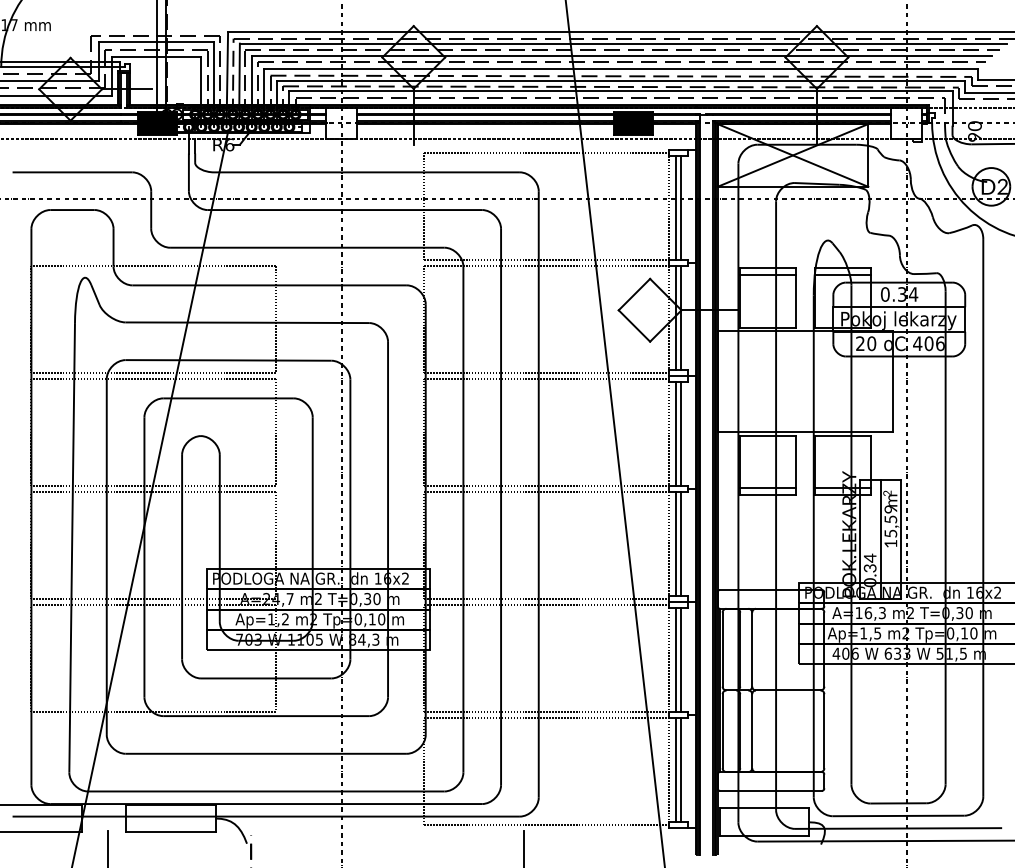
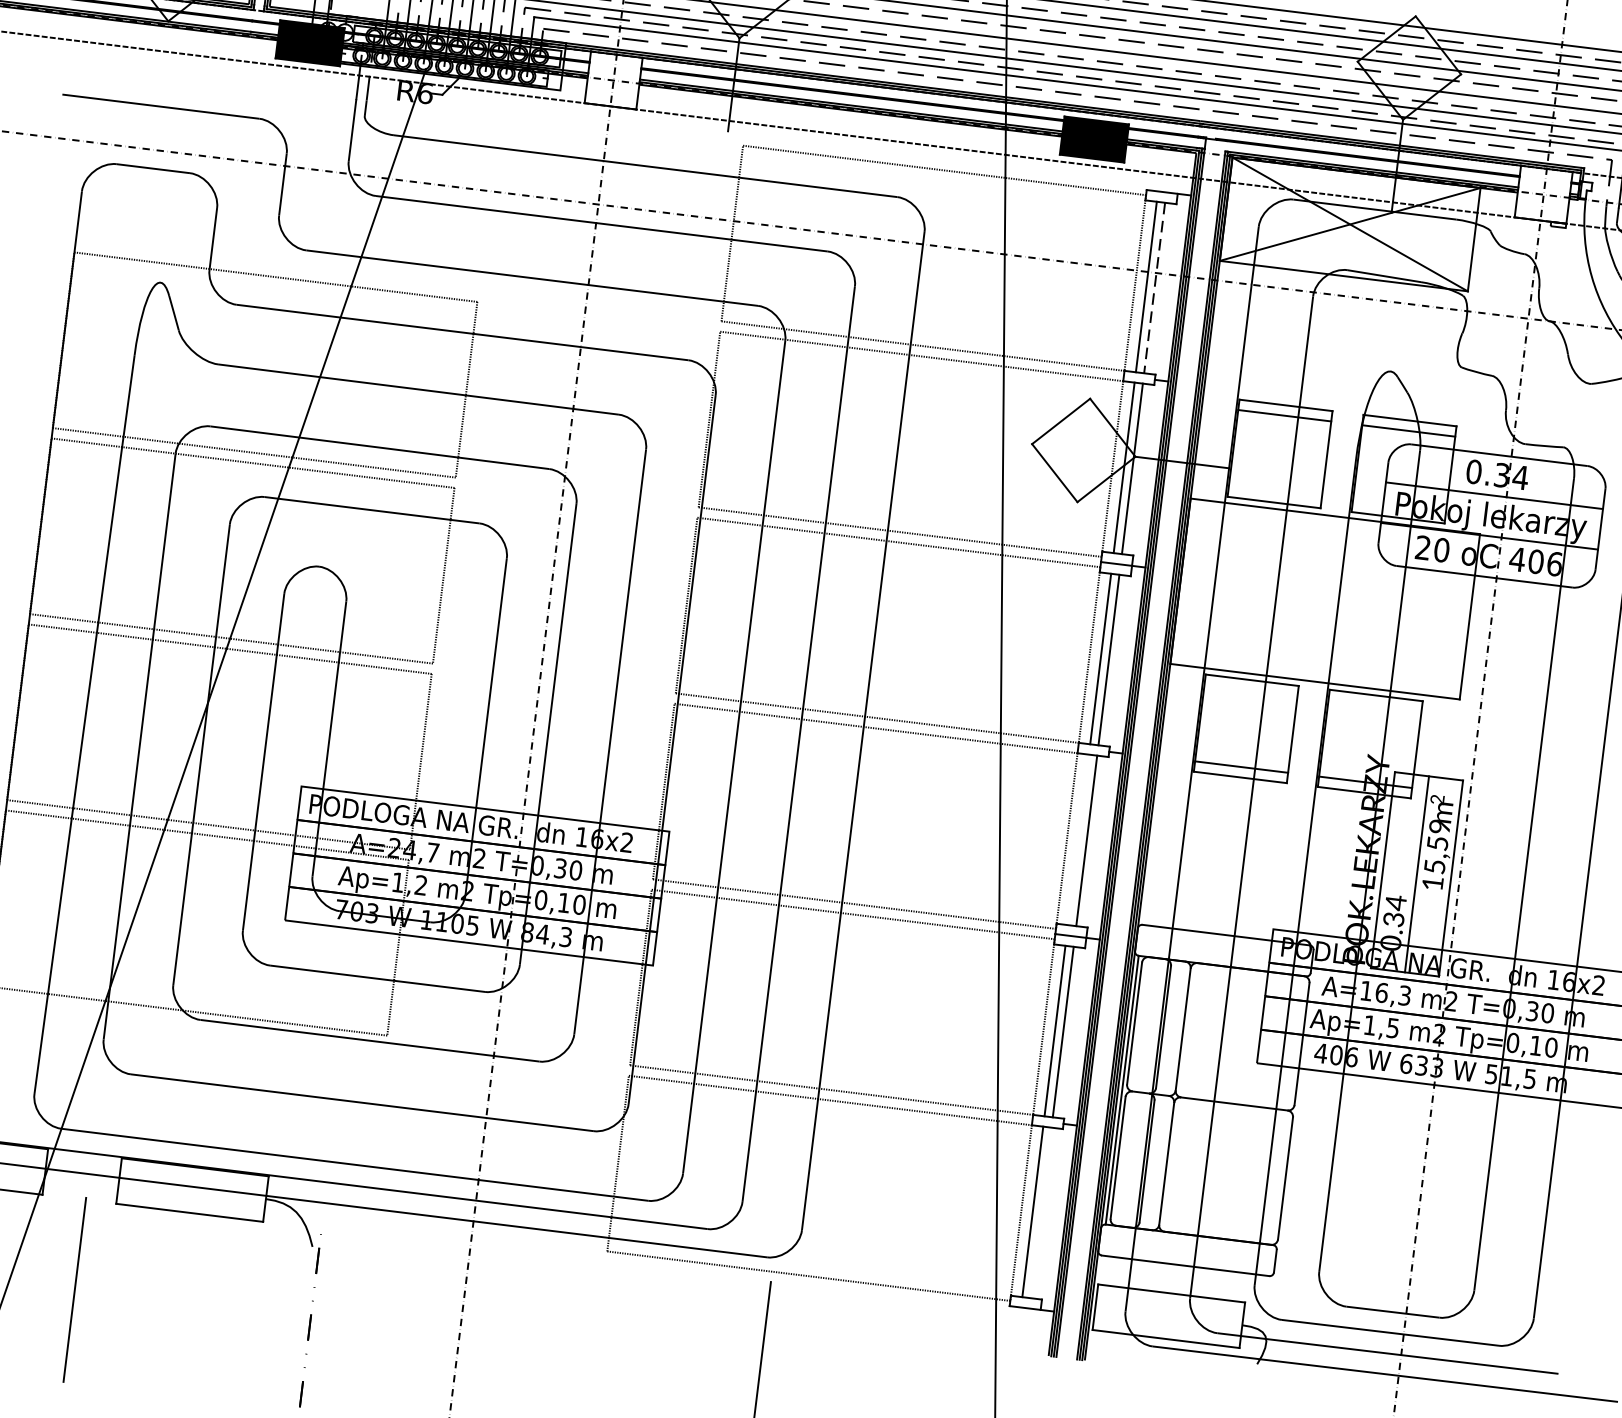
line: (680, 207) -> (1154, 287), solid -> dashed
line: (675, 543) -> (1078, 839), removed
line: (680, 769) -> (1040, 1212), removed

